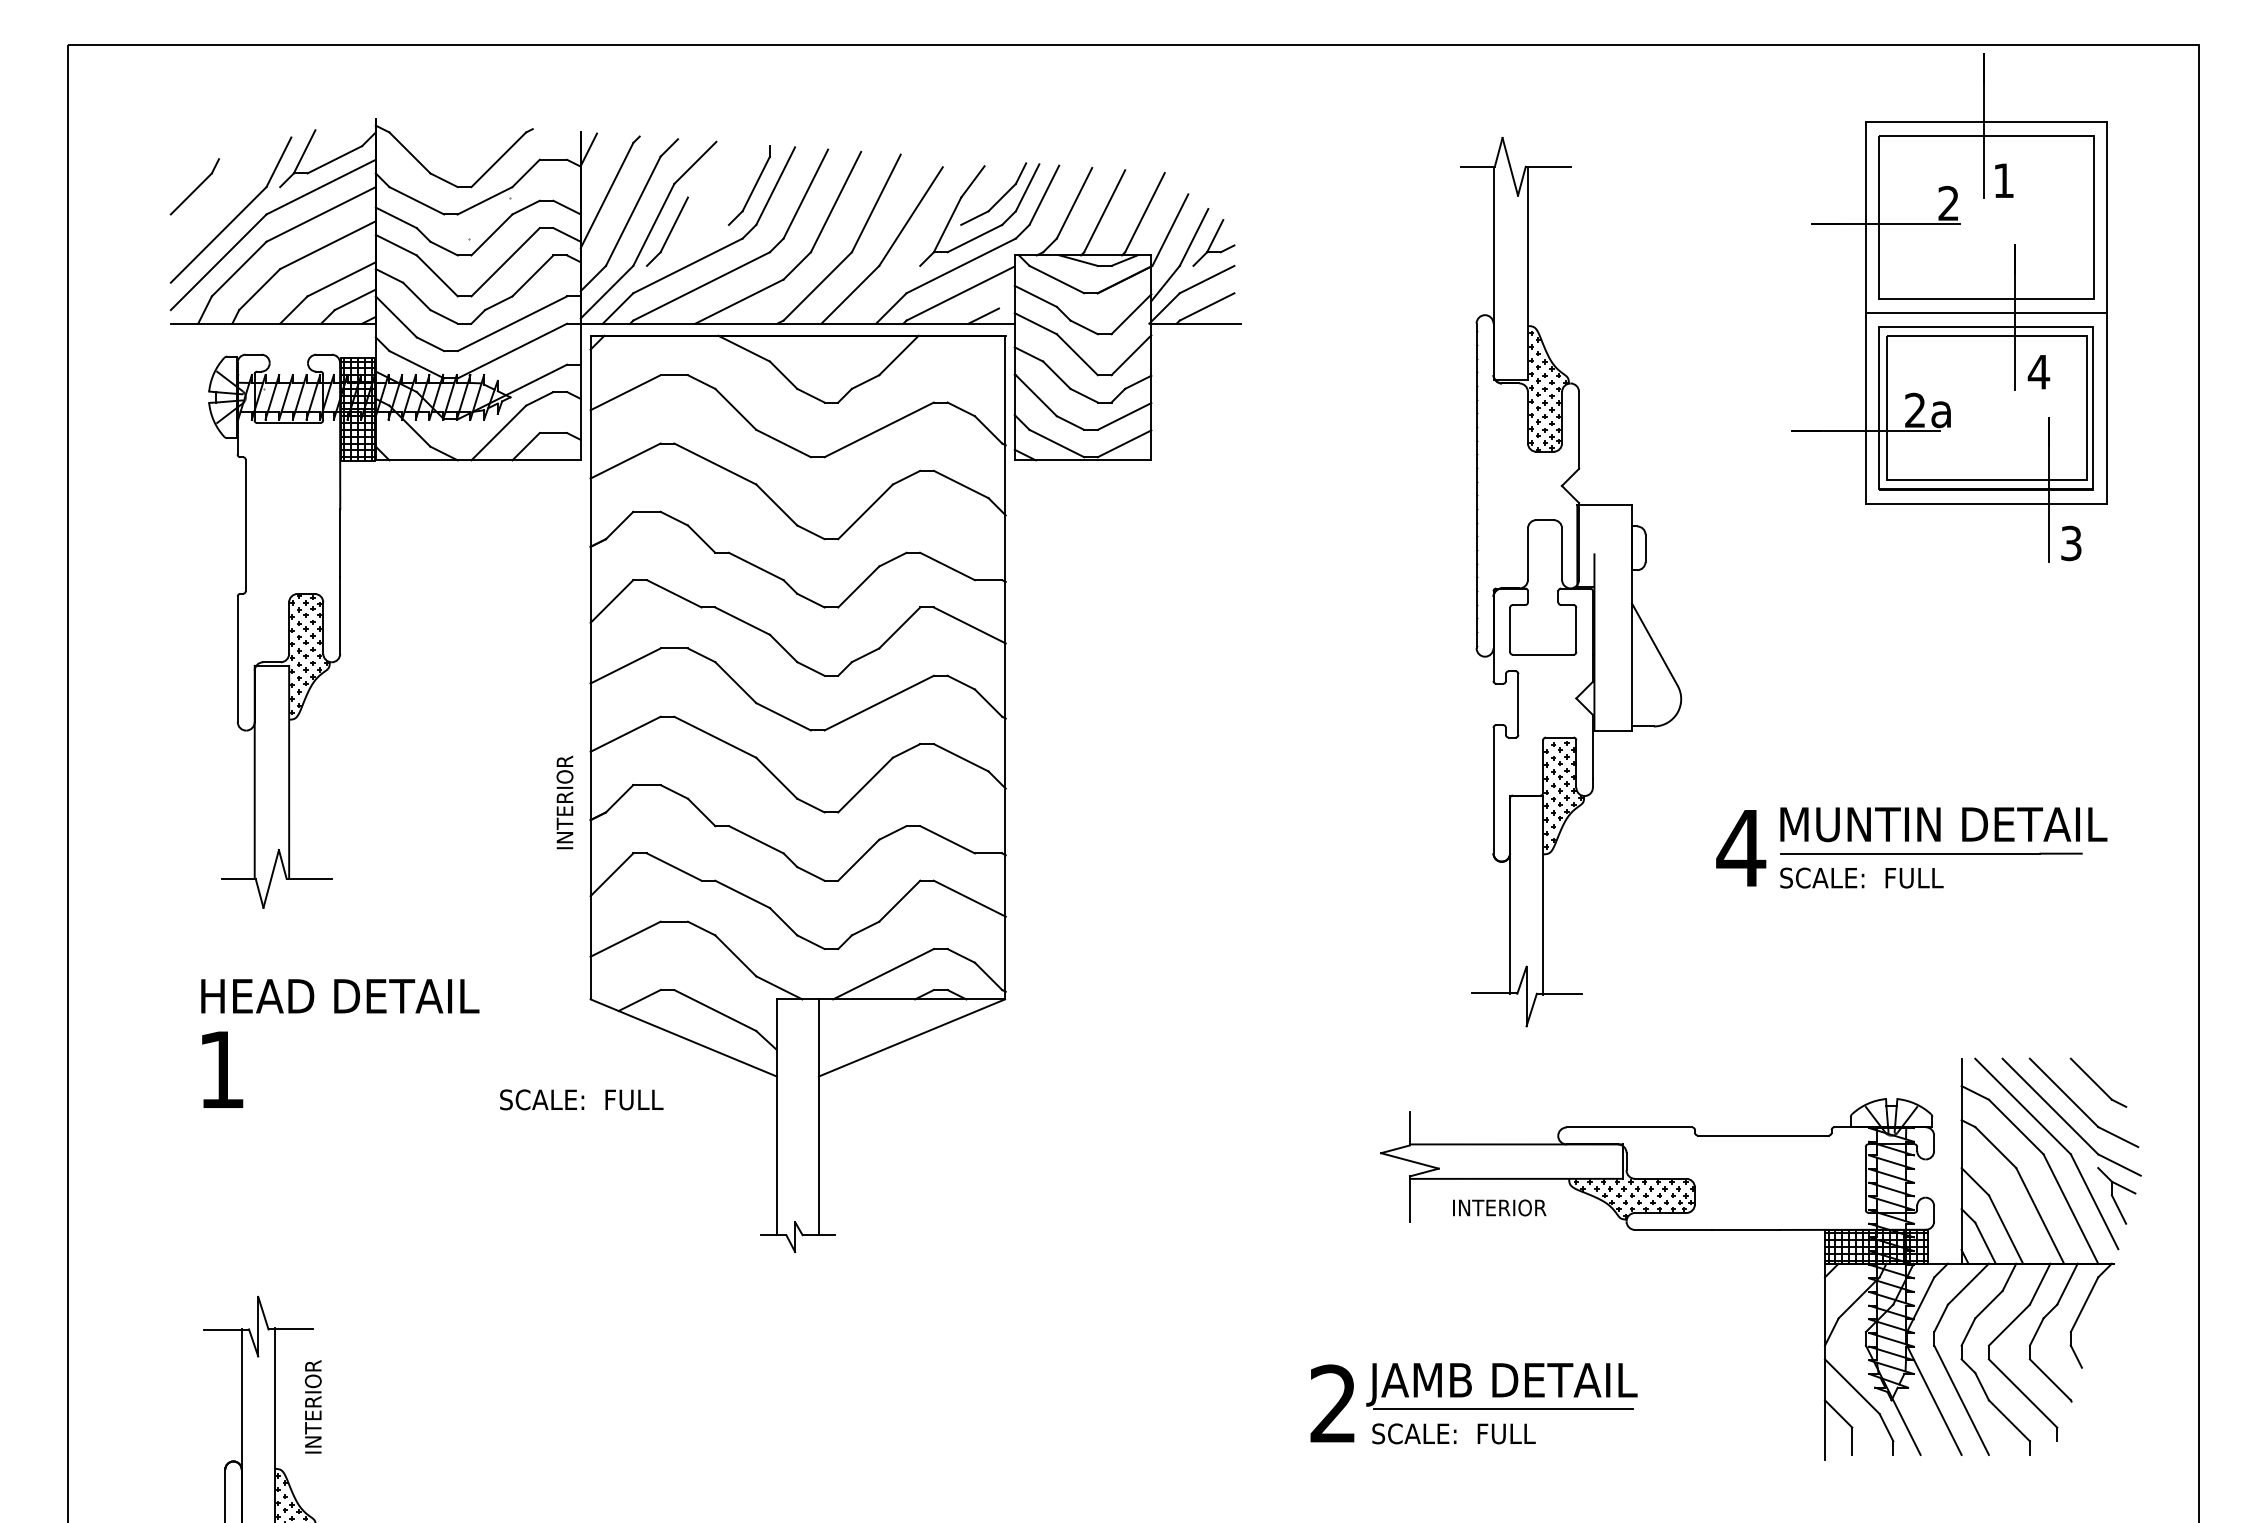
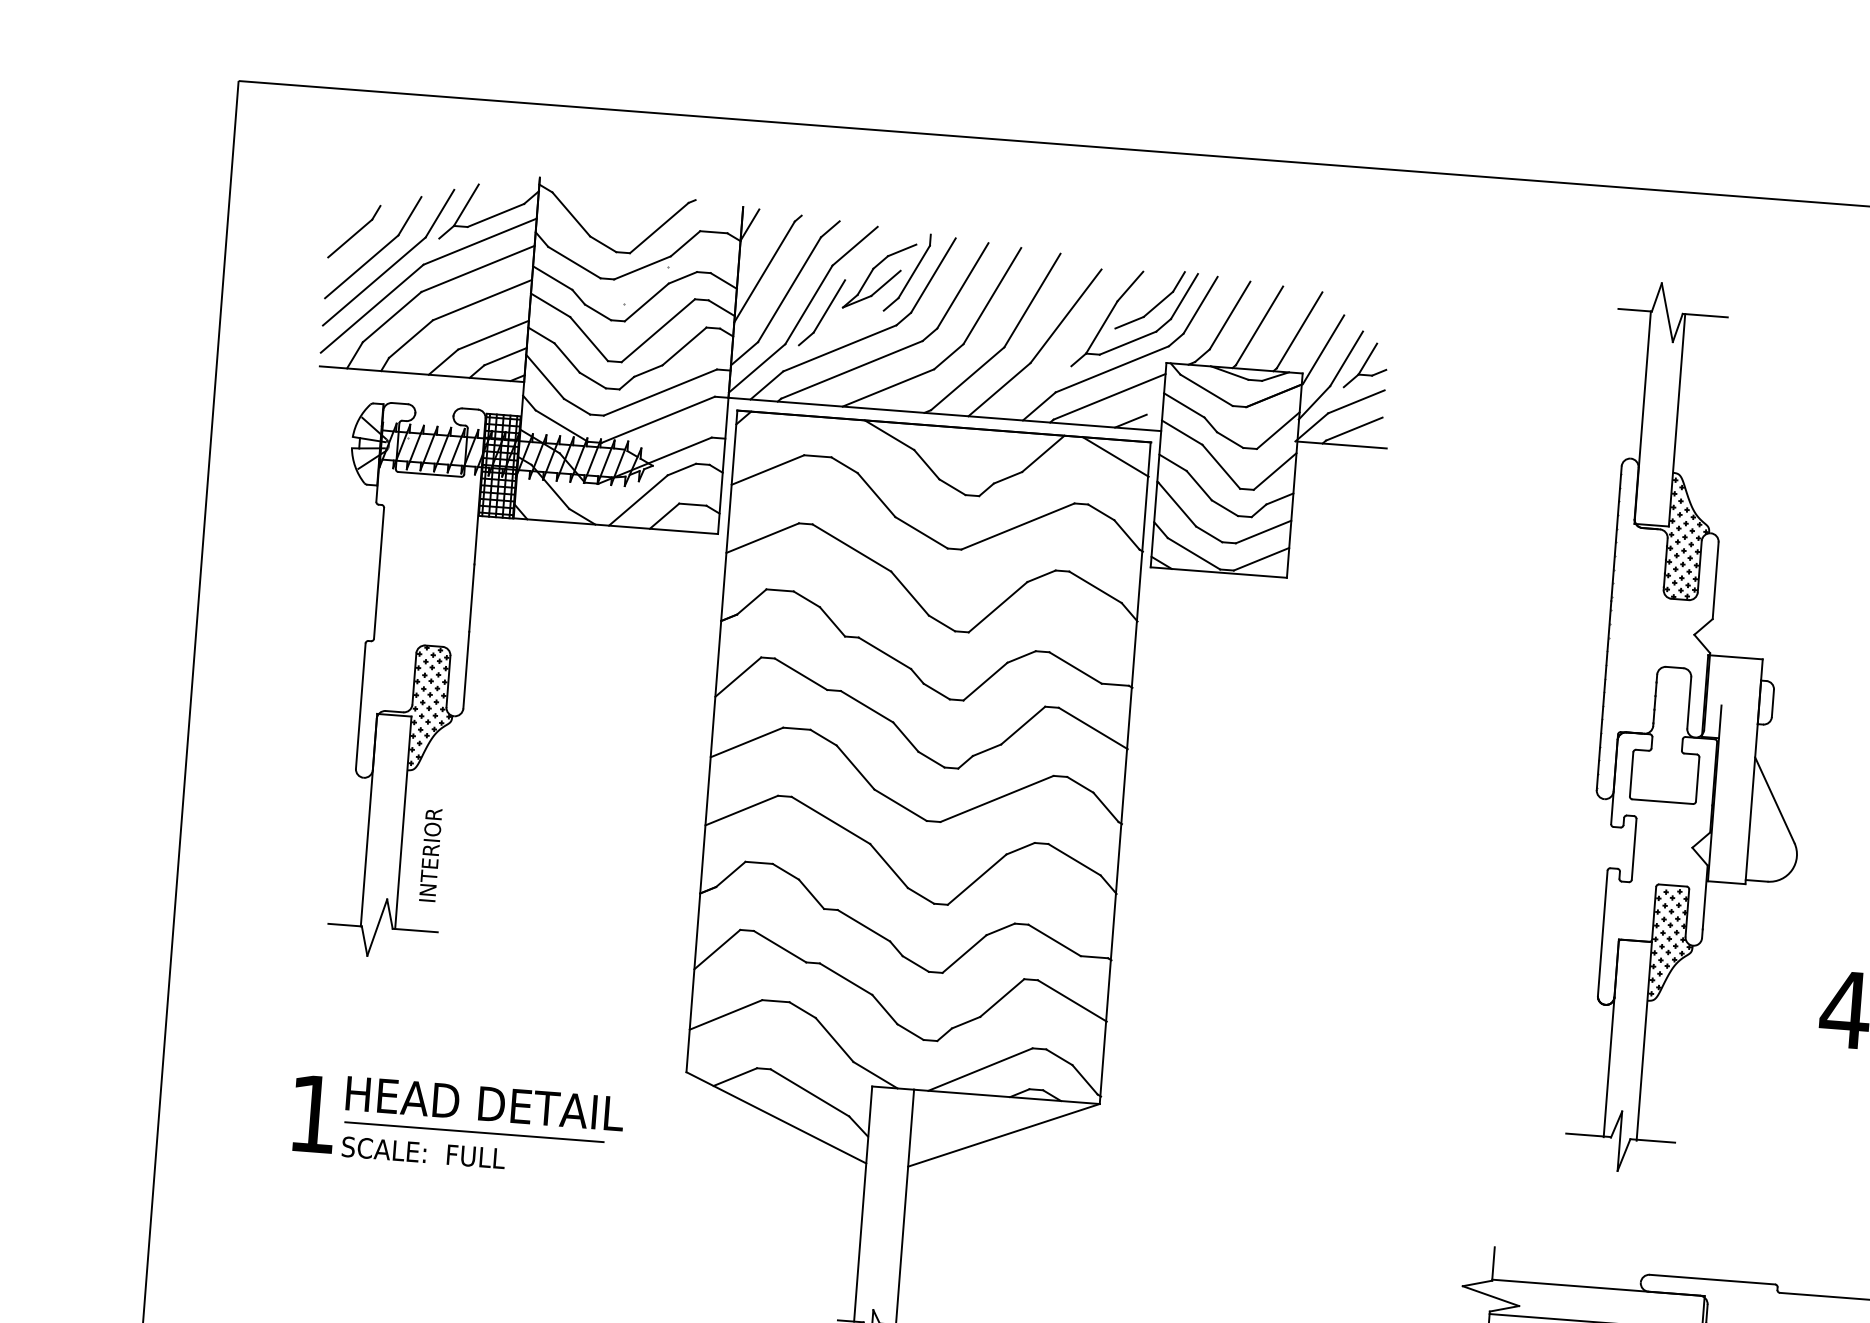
part: (715, 186) -> (873, 271), added
part: (219, 205) -> (377, 252), added
line: (970, 352) -> (1114, 456), added
text: (564, 802) -> (430, 855), moved
text: (340, 996) -> (485, 1103), moved
line: (383, 1075) -> (474, 1132), added
text: (581, 1099) -> (423, 1152), moved

